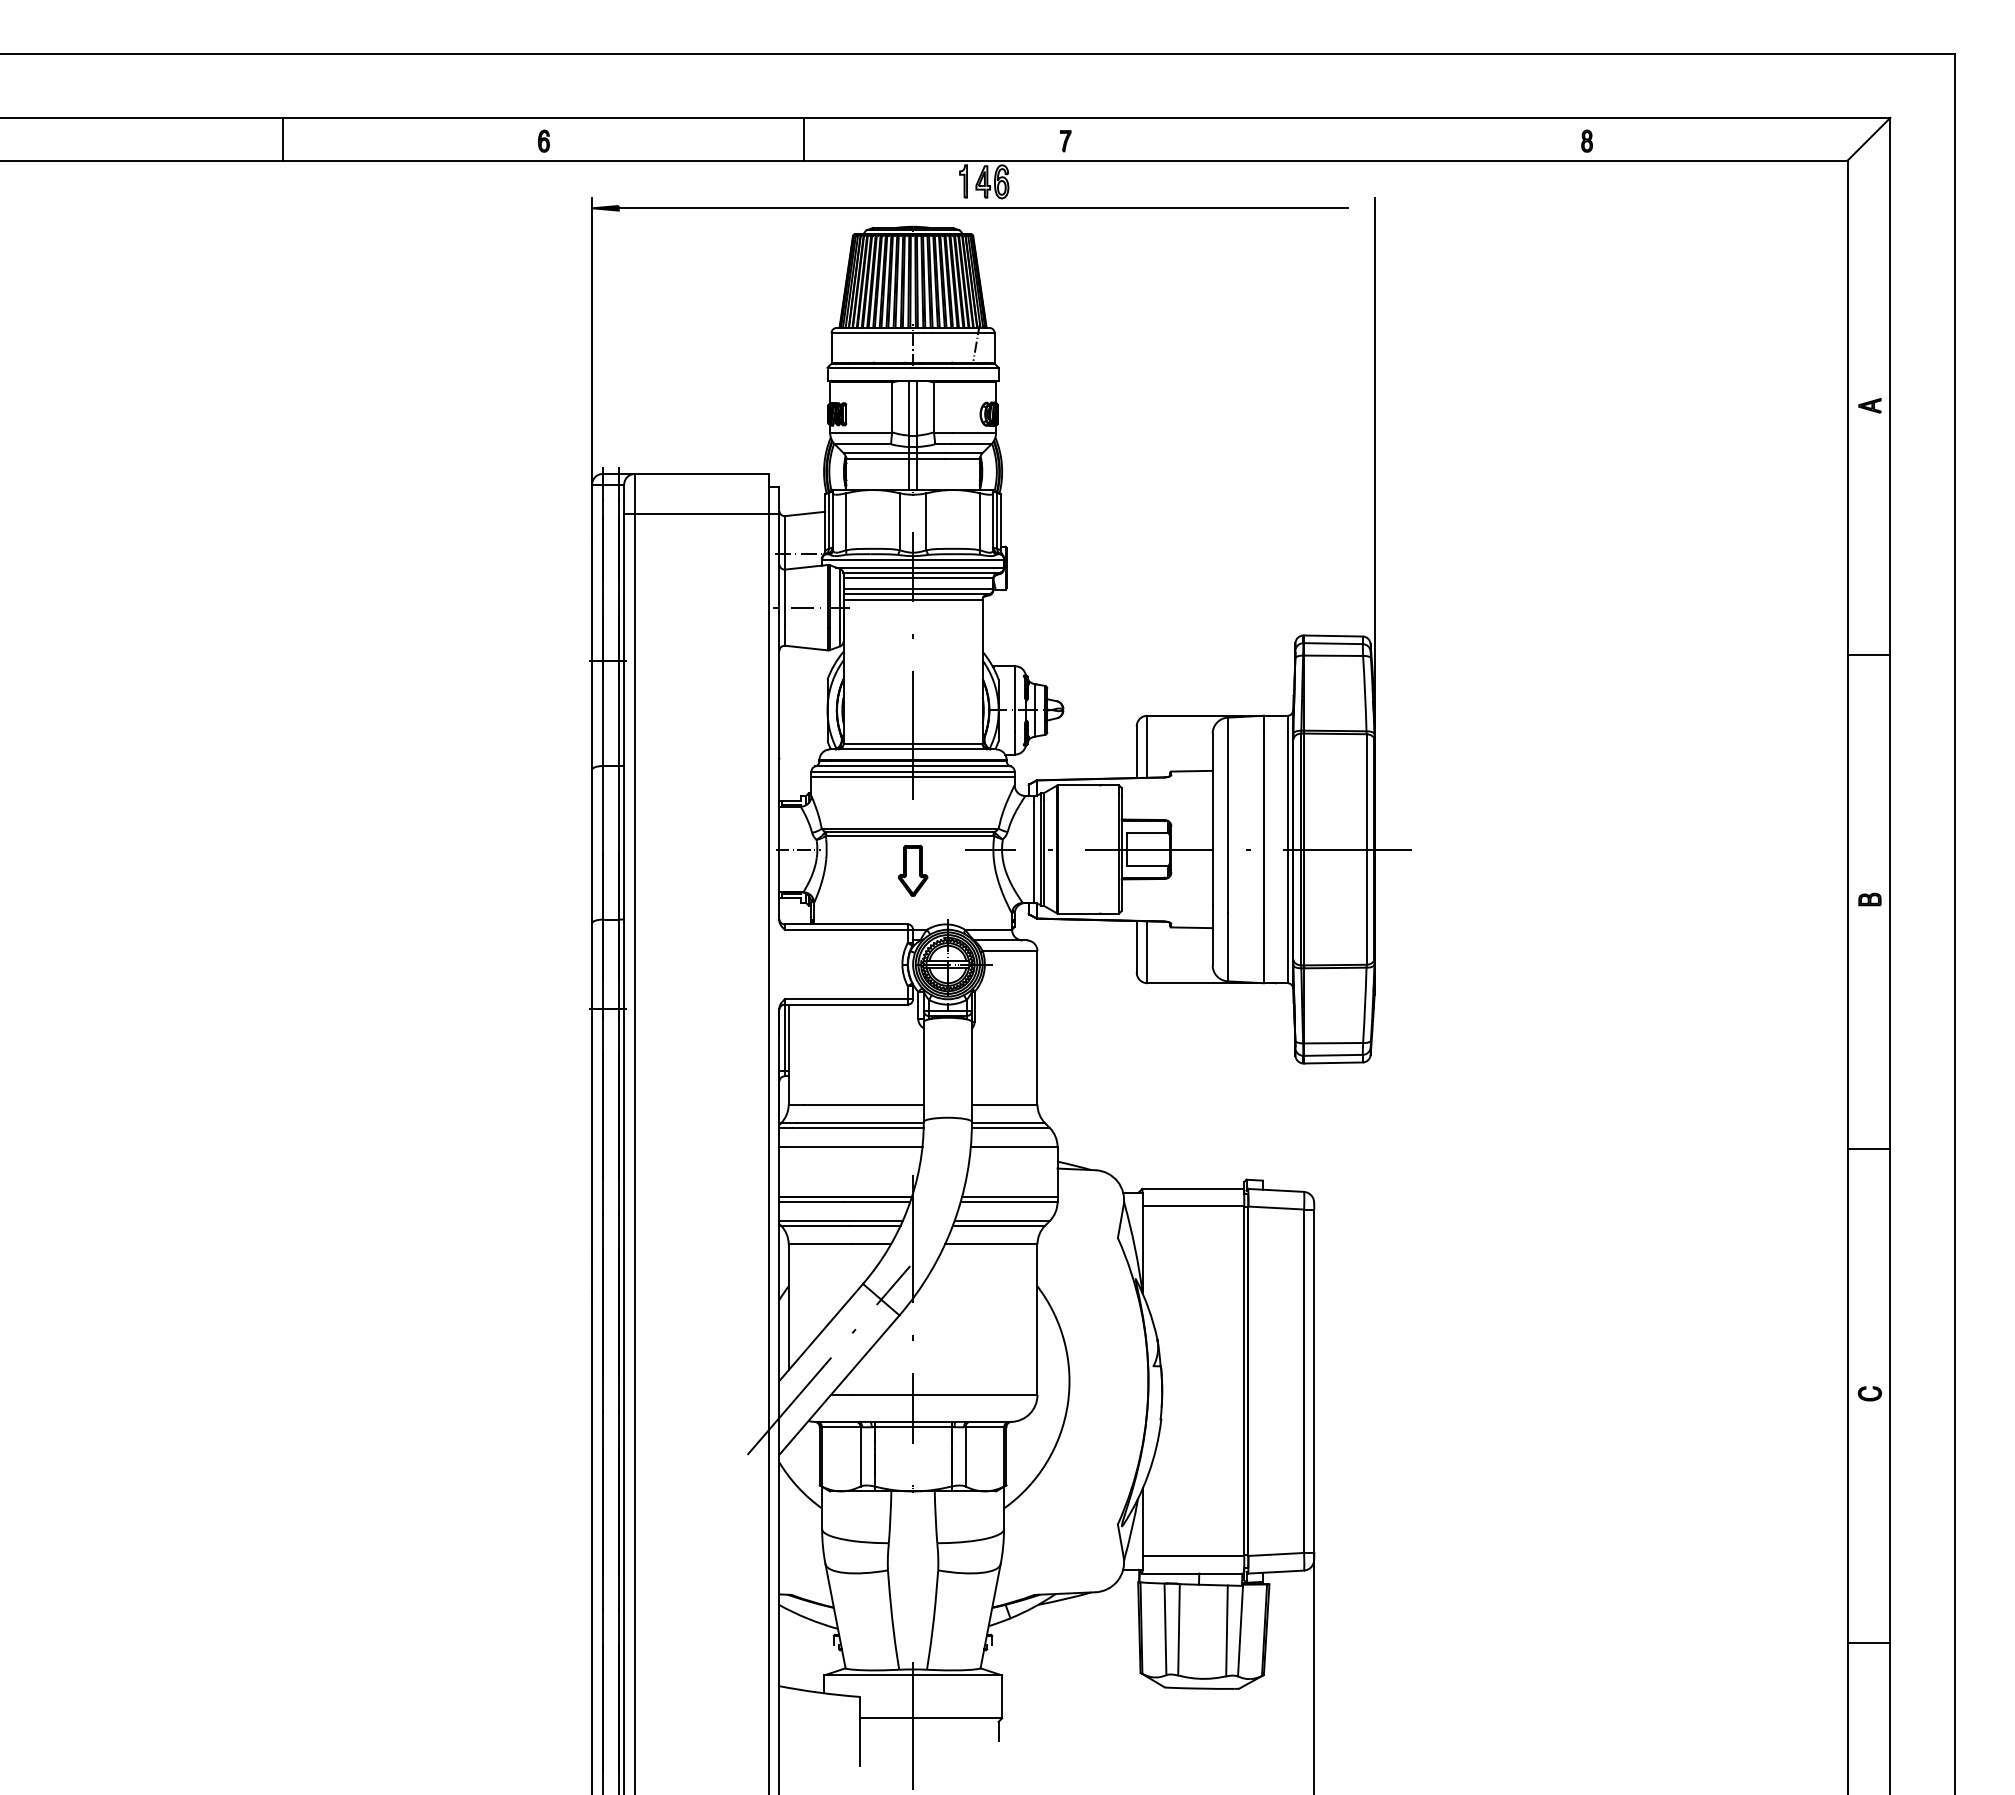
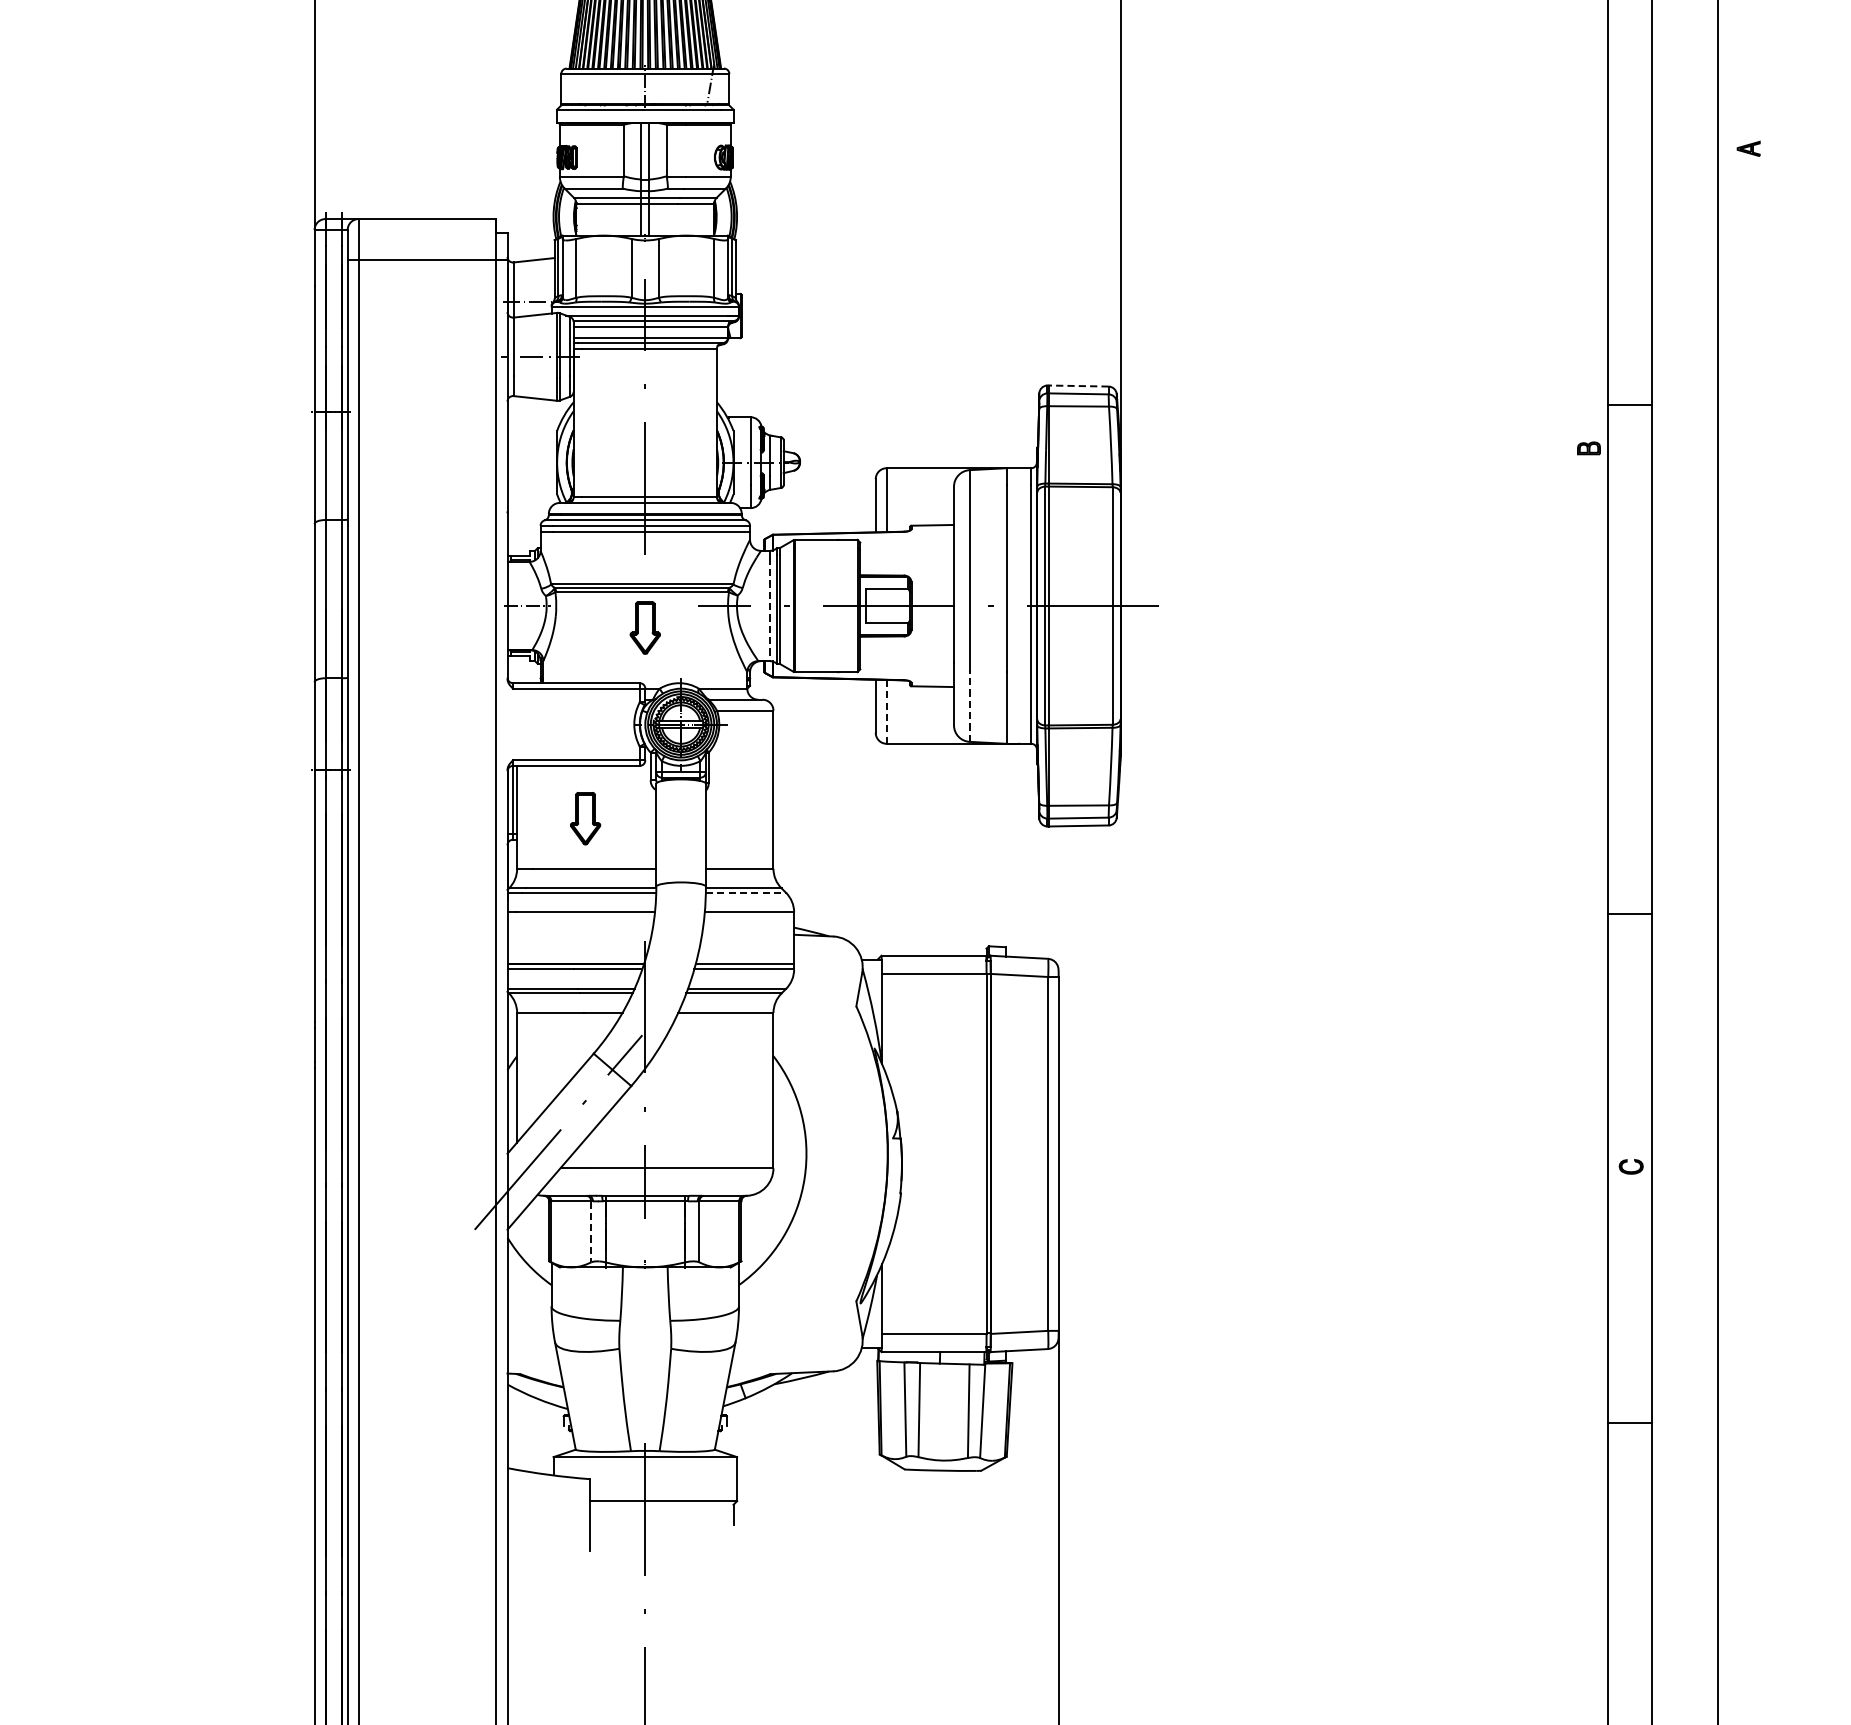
part: (1869, 405) -> (1748, 148), moved
line: (1333, 636) -> (1078, 386), solid -> dashed
line: (1033, 853) -> (769, 610), solid -> dashed
part: (1869, 899) -> (1588, 448), moved
line: (1227, 946) -> (969, 705), solid -> dashed
line: (1147, 951) -> (886, 711), solid -> dashed
part: (855, 1055) -> (585, 818), added
line: (1010, 1127) -> (745, 892), solid -> dashed
line: (860, 1456) -> (591, 1231), solid -> dashed

